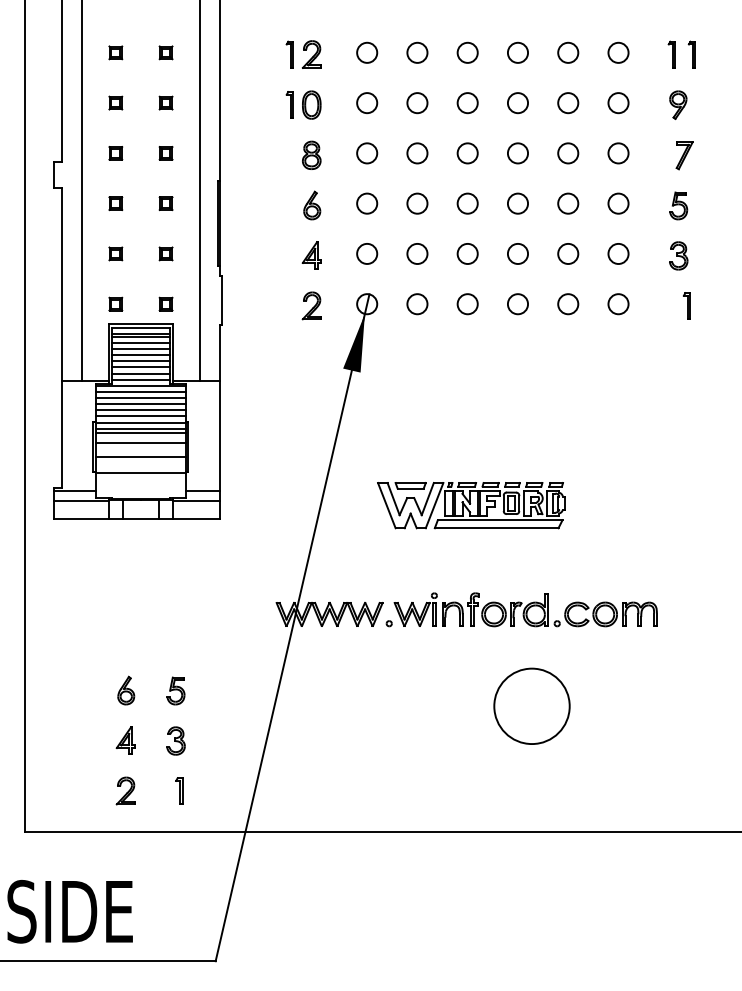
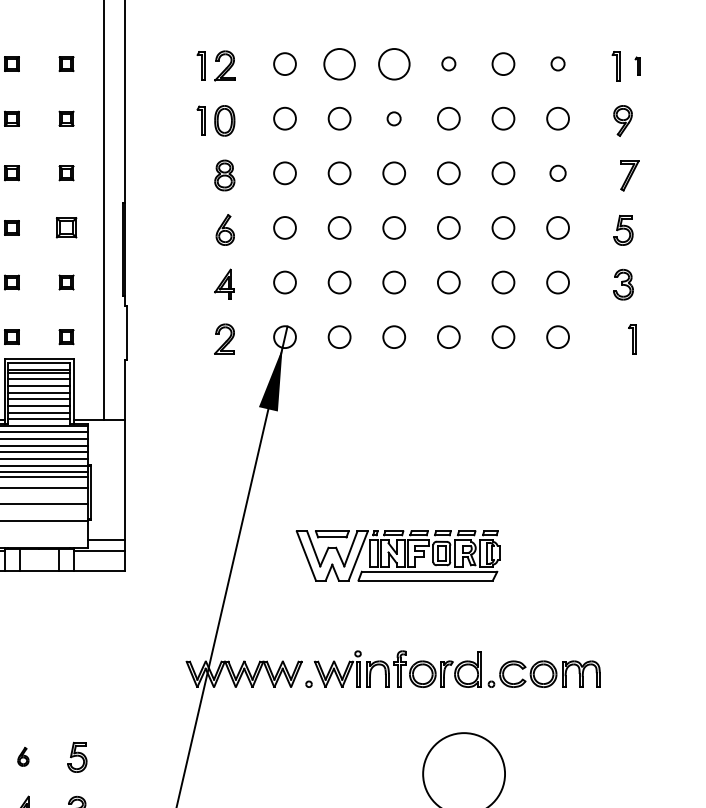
circle: (417, 52) -> (339, 63), size x1.4
circle: (467, 52) -> (394, 63), size x1.4
circle: (517, 52) -> (448, 63), size x0.6
circle: (618, 52) -> (558, 63), size x0.6
part: (691, 54) -> (637, 65), size x0.6
circle: (467, 103) -> (394, 119), size x0.6
circle: (618, 153) -> (558, 173), size x0.7
part: (165, 203) -> (65, 227), size x1.4
part: (126, 690) -> (23, 756), size x0.6

